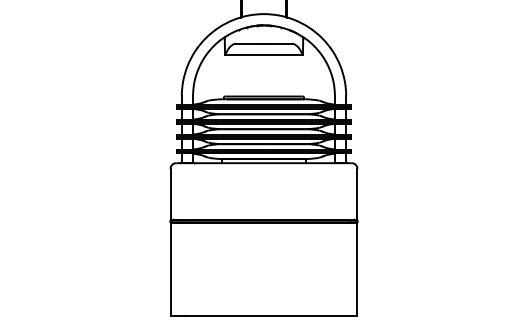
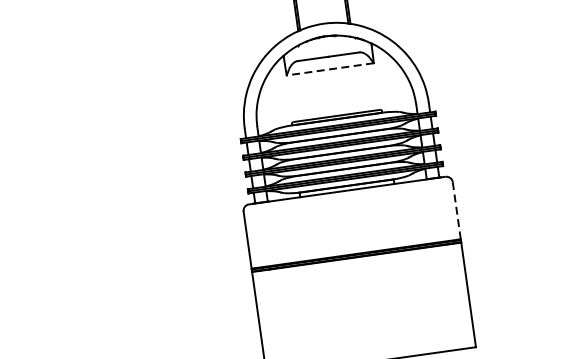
line: (264, 54) -> (330, 68), solid -> dashed
line: (357, 193) -> (456, 209), solid -> dashed

